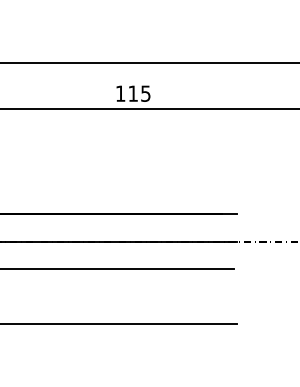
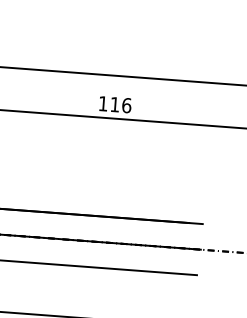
text: (145, 93) -> (126, 105), 115 -> 116

